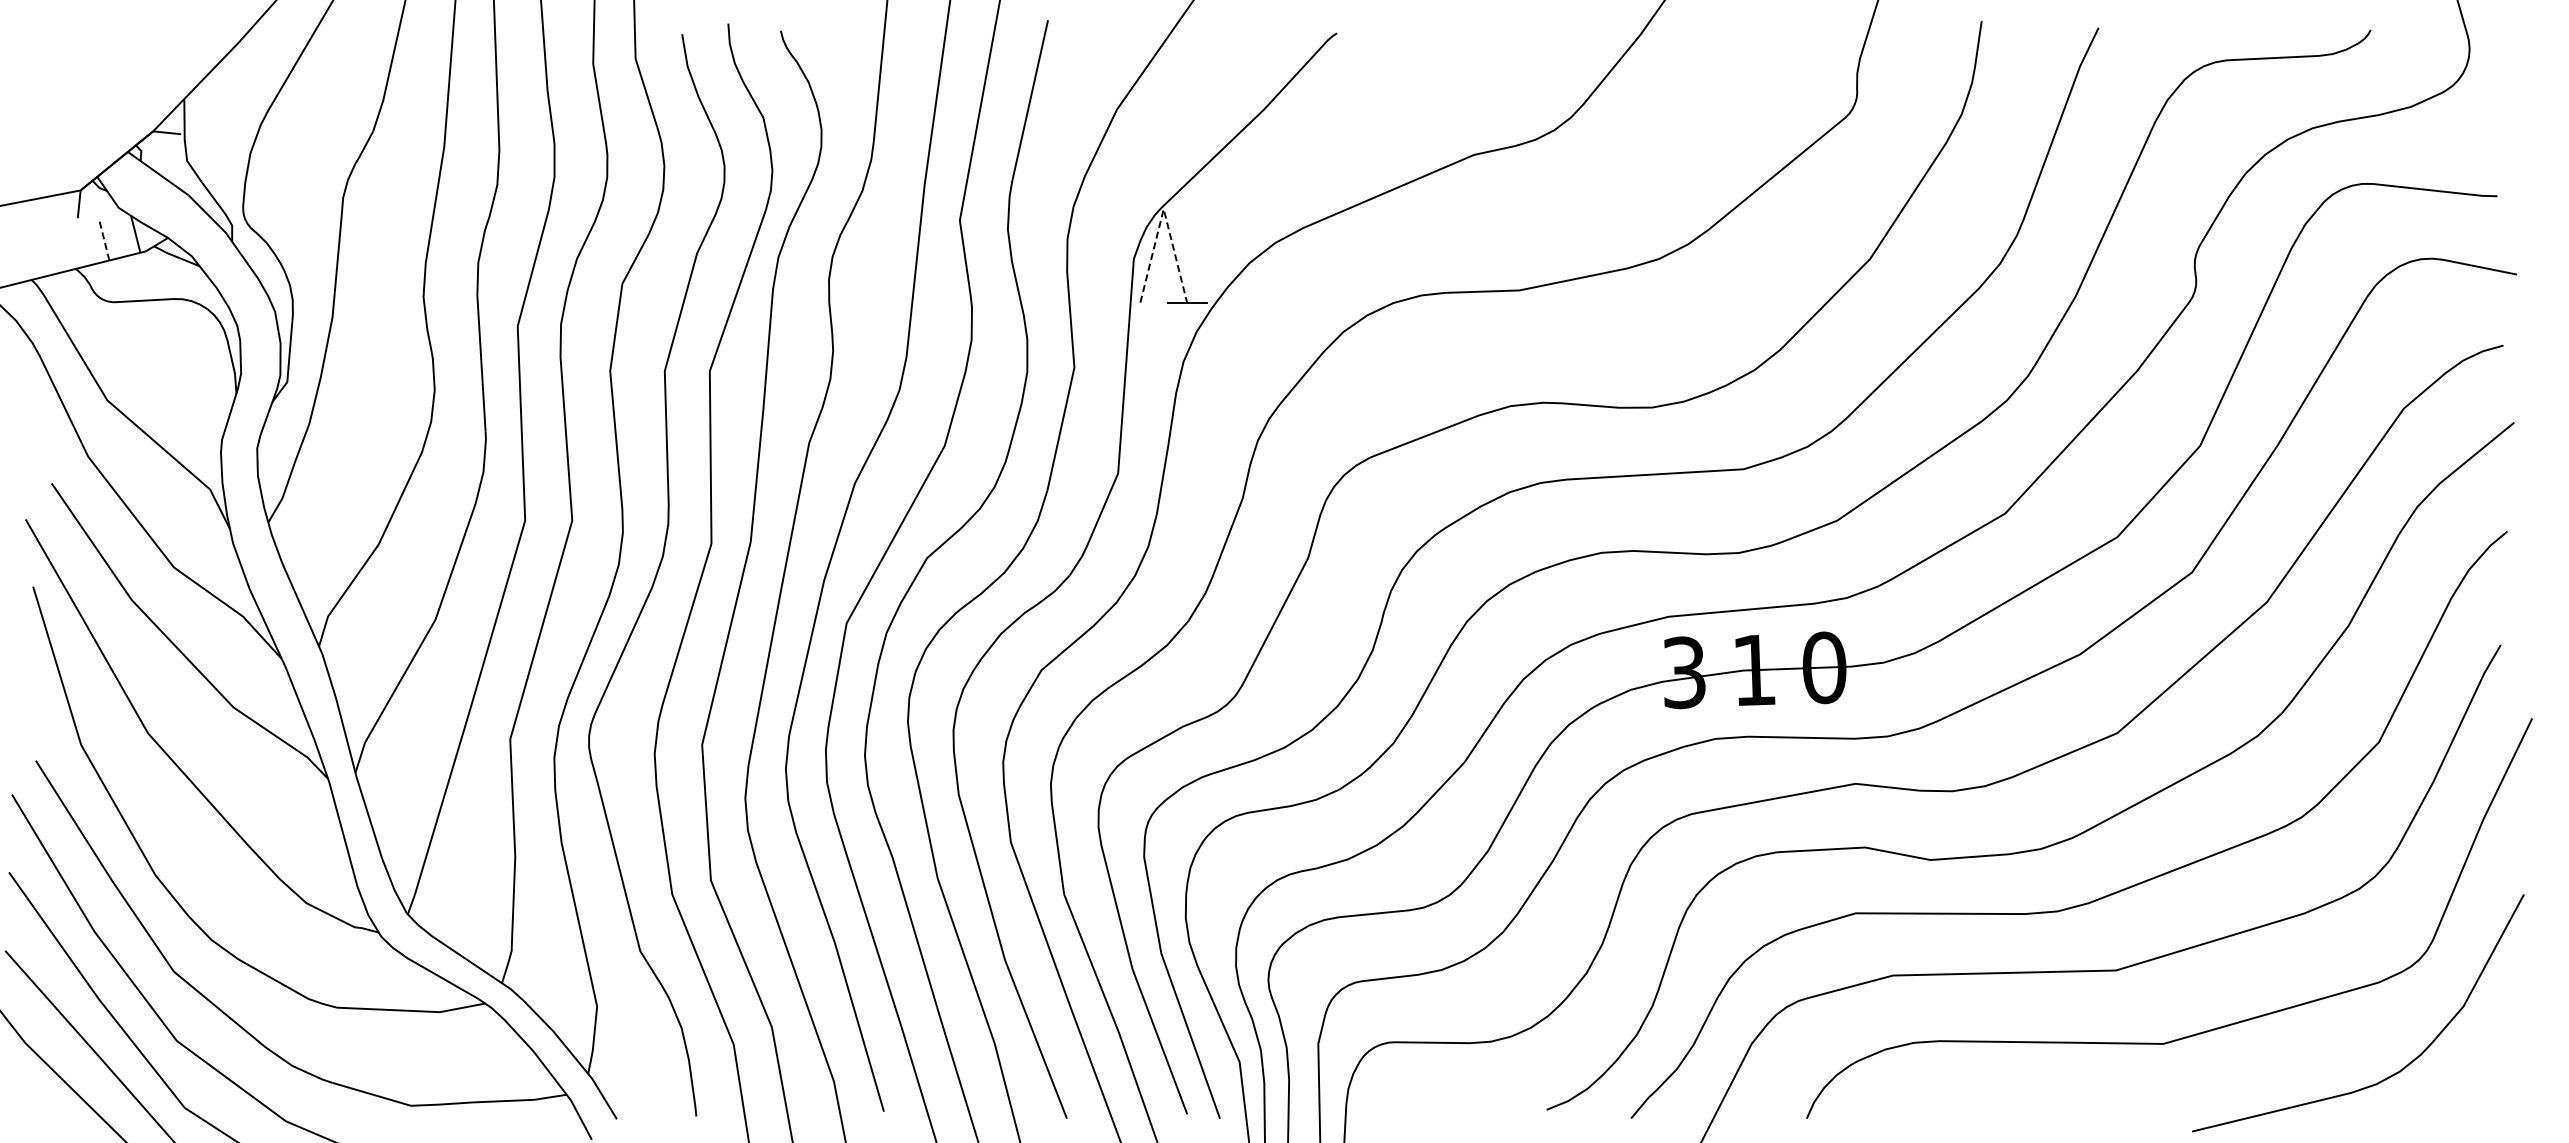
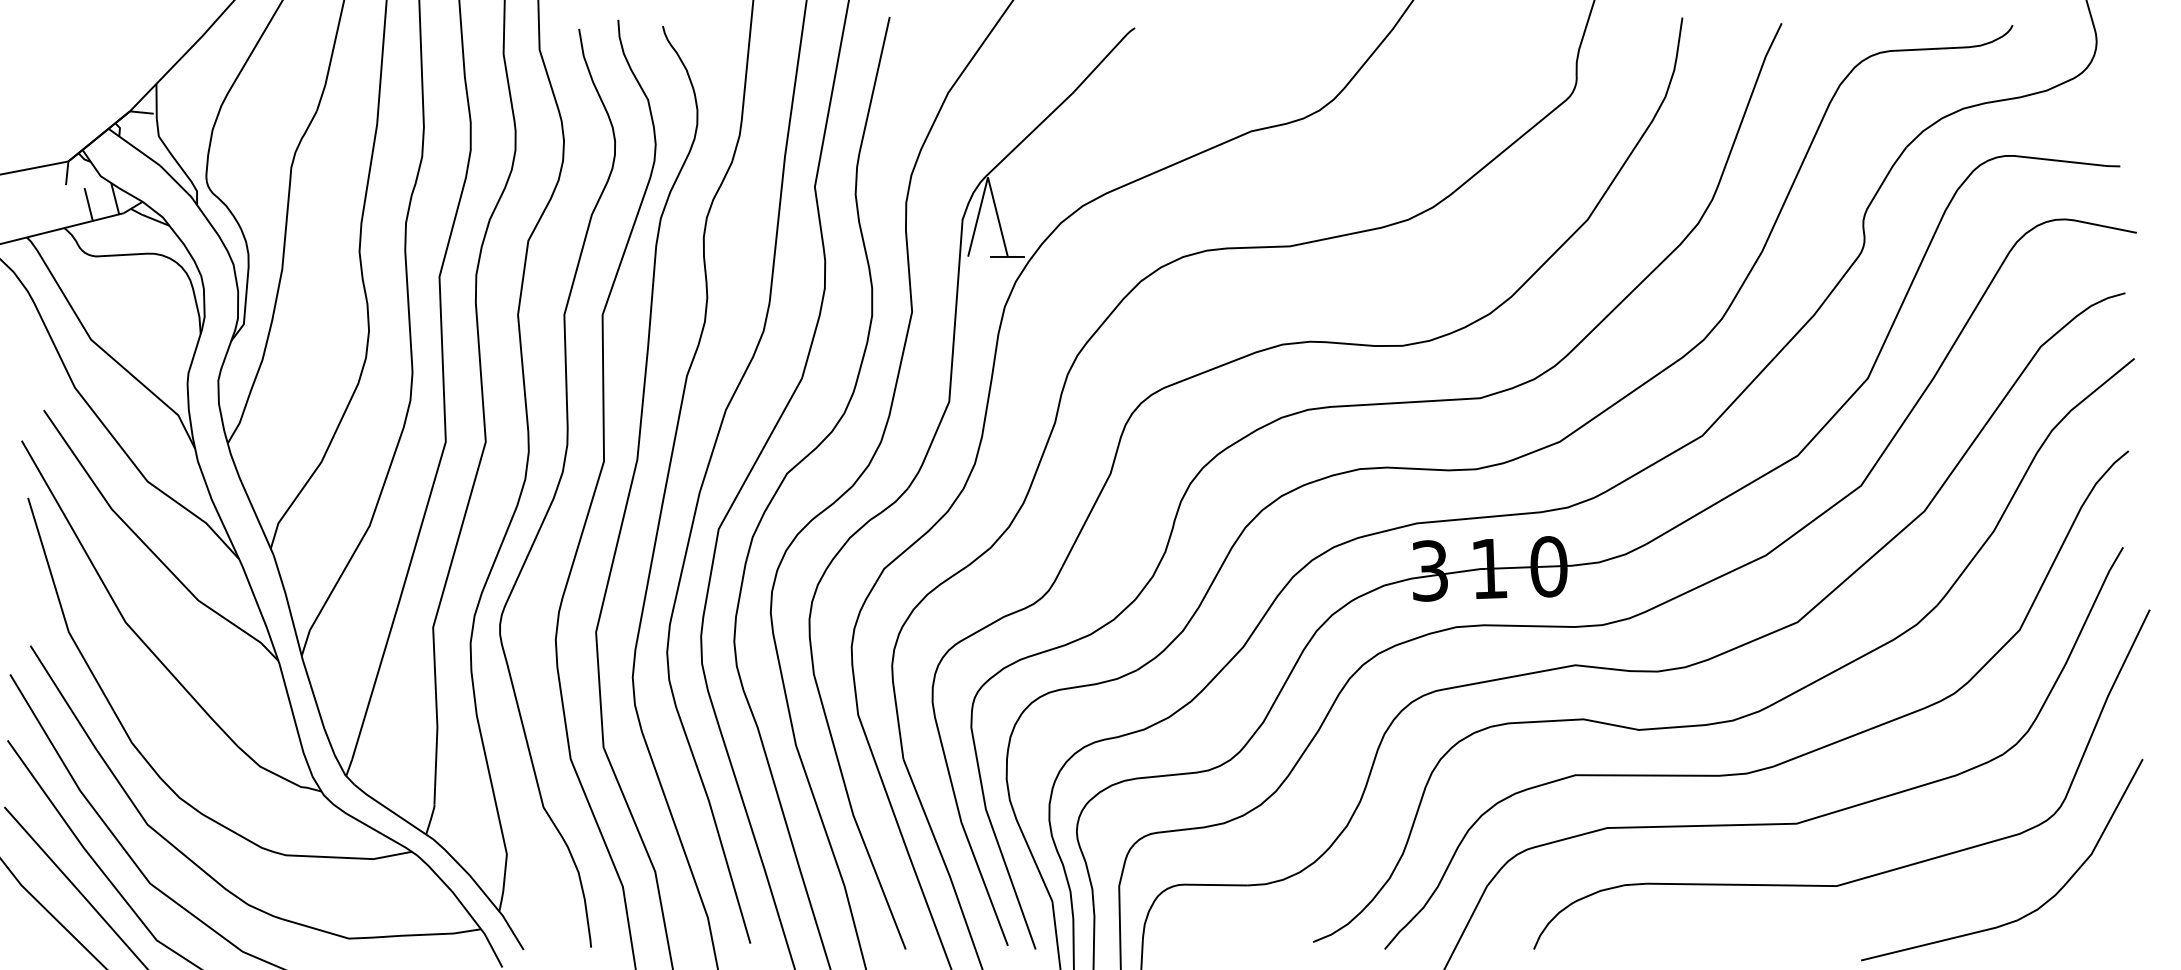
line: (1163, 209) -> (987, 177), dashed -> solid
line: (104, 240) -> (88, 203), dashed -> solid

